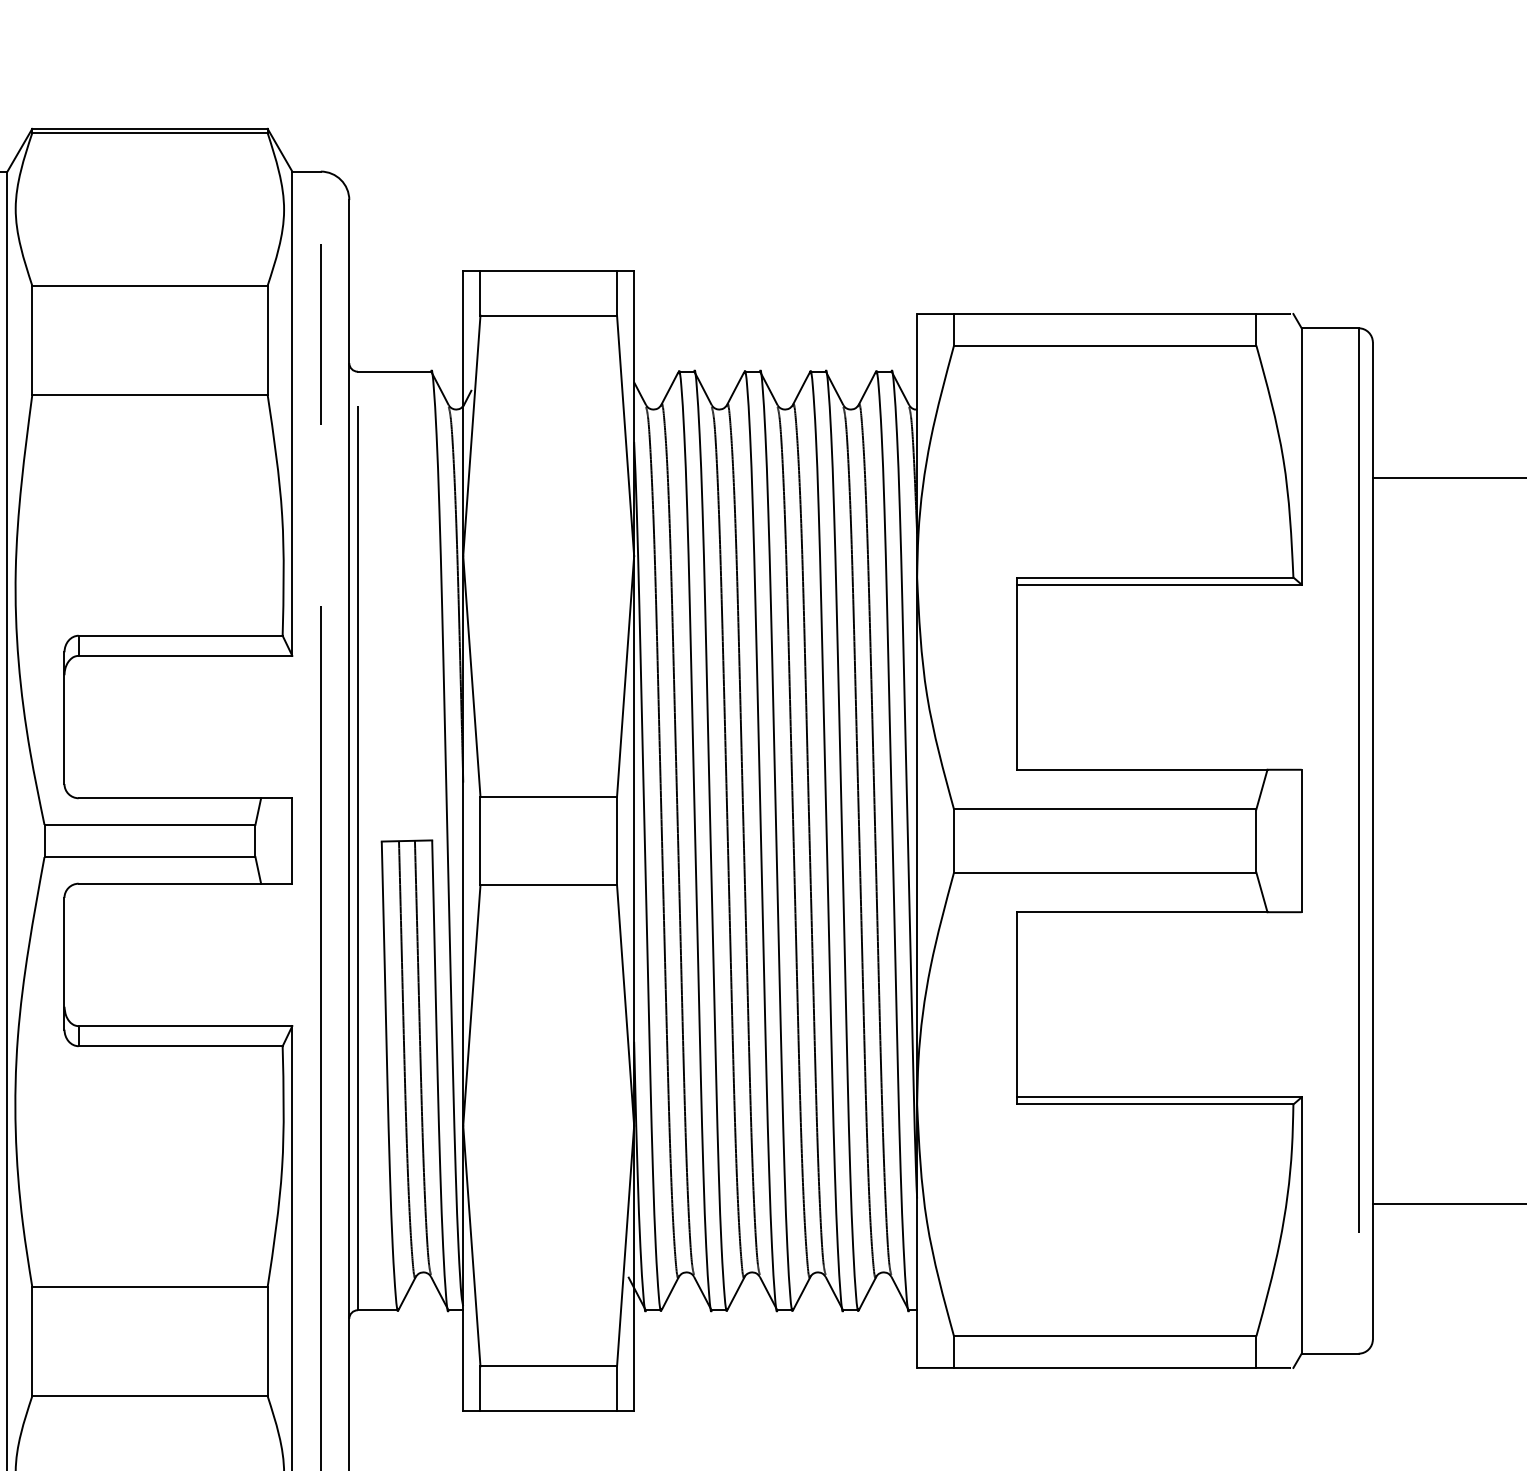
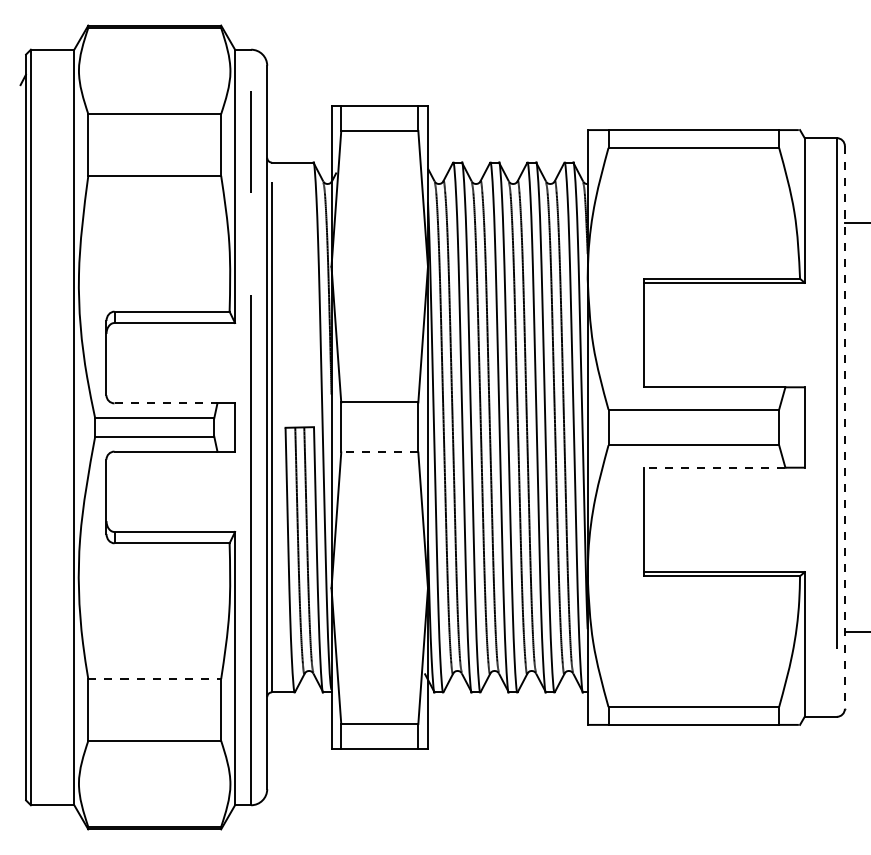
line: (170, 798) -> (166, 403), solid -> dashed
line: (1372, 840) -> (844, 427), solid -> dashed
line: (548, 885) -> (379, 452), solid -> dashed
line: (1141, 911) -> (714, 467), solid -> dashed
line: (151, 1287) -> (155, 679), solid -> dashed

